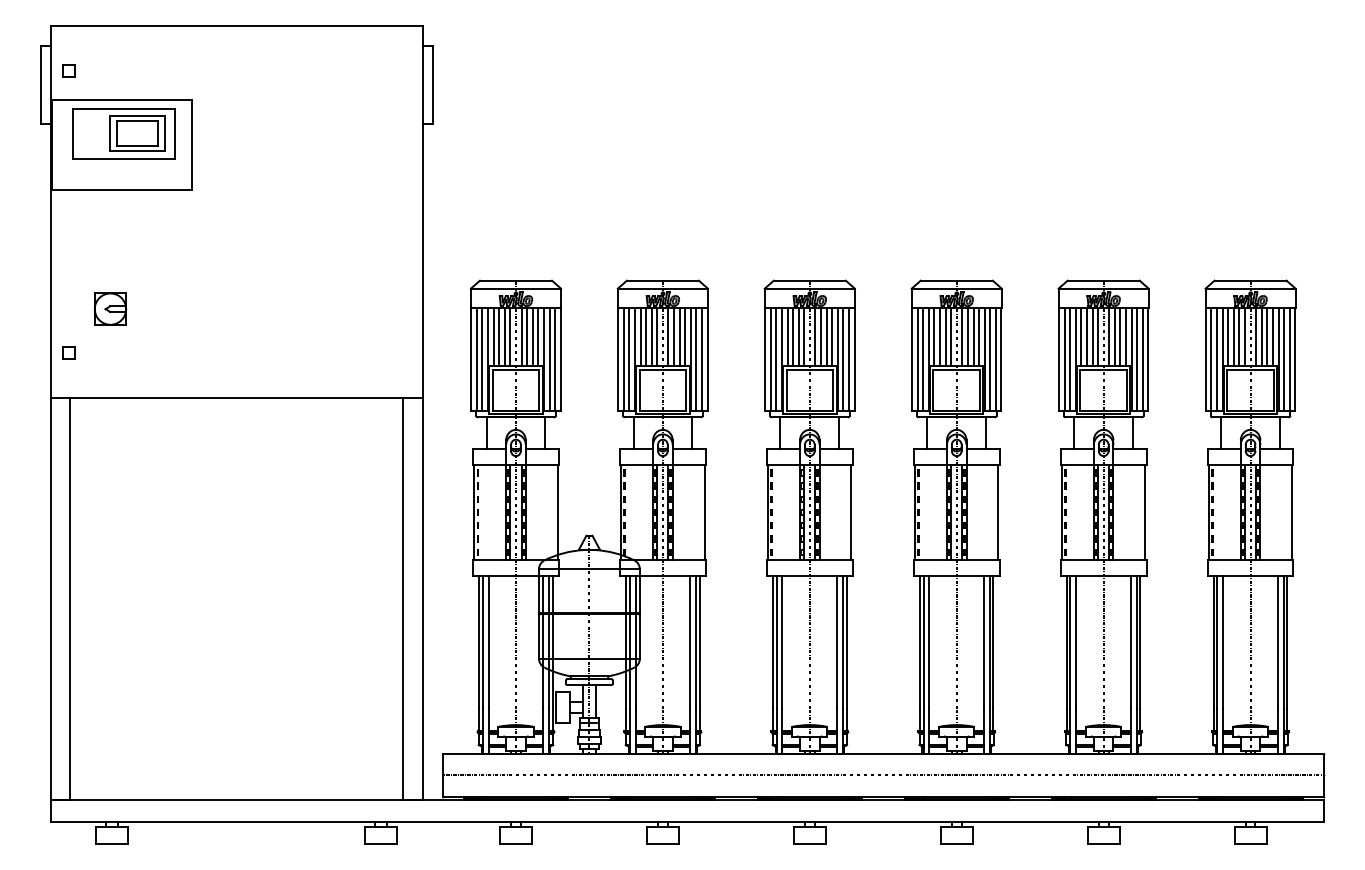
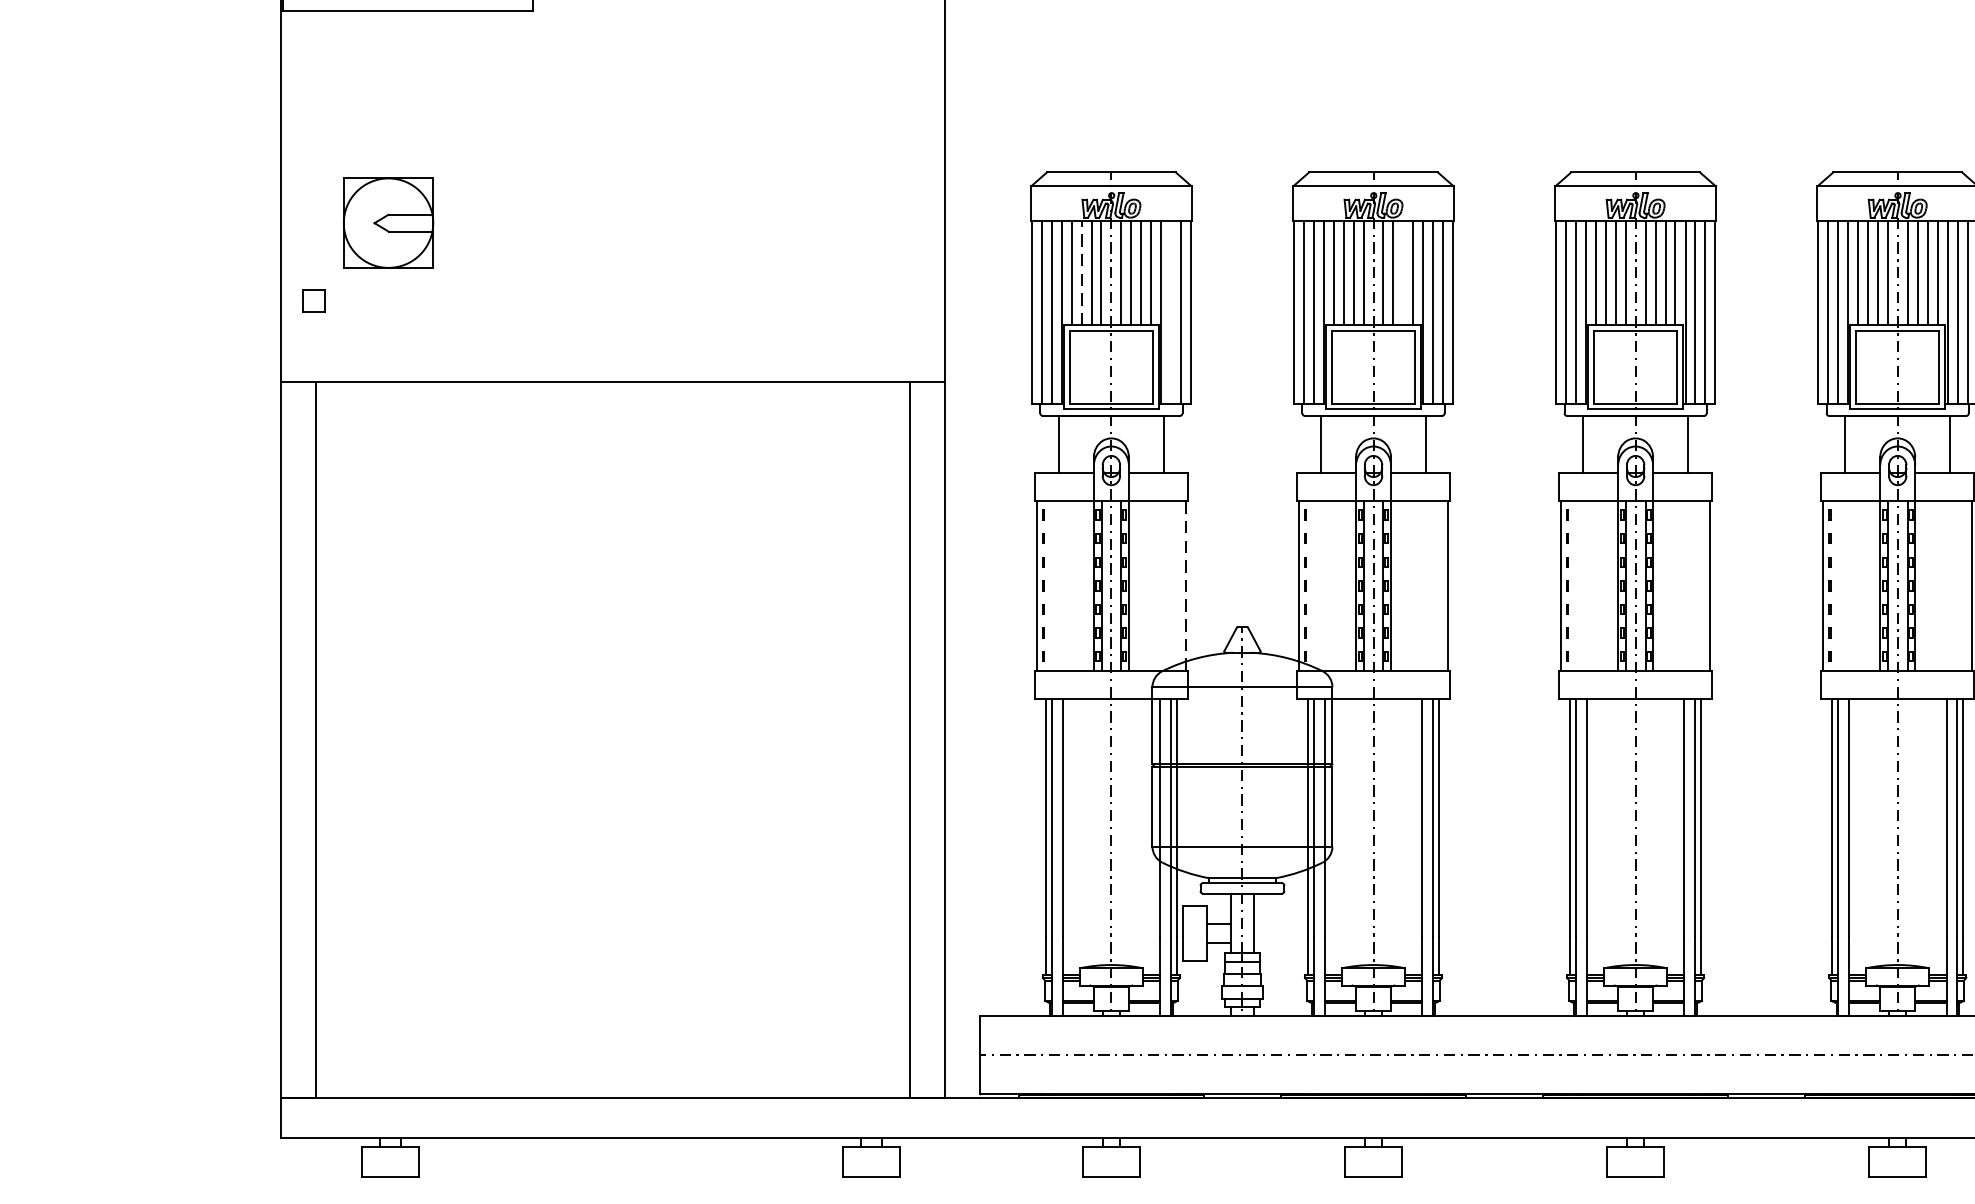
part: (109, 308) -> (386, 221), size x1.6
line: (499, 336) -> (1081, 271), solid -> dashed
line: (679, 337) -> (1403, 273), removed
line: (549, 359) -> (1171, 312), removed
line: (557, 512) -> (1185, 585), solid -> dashed

